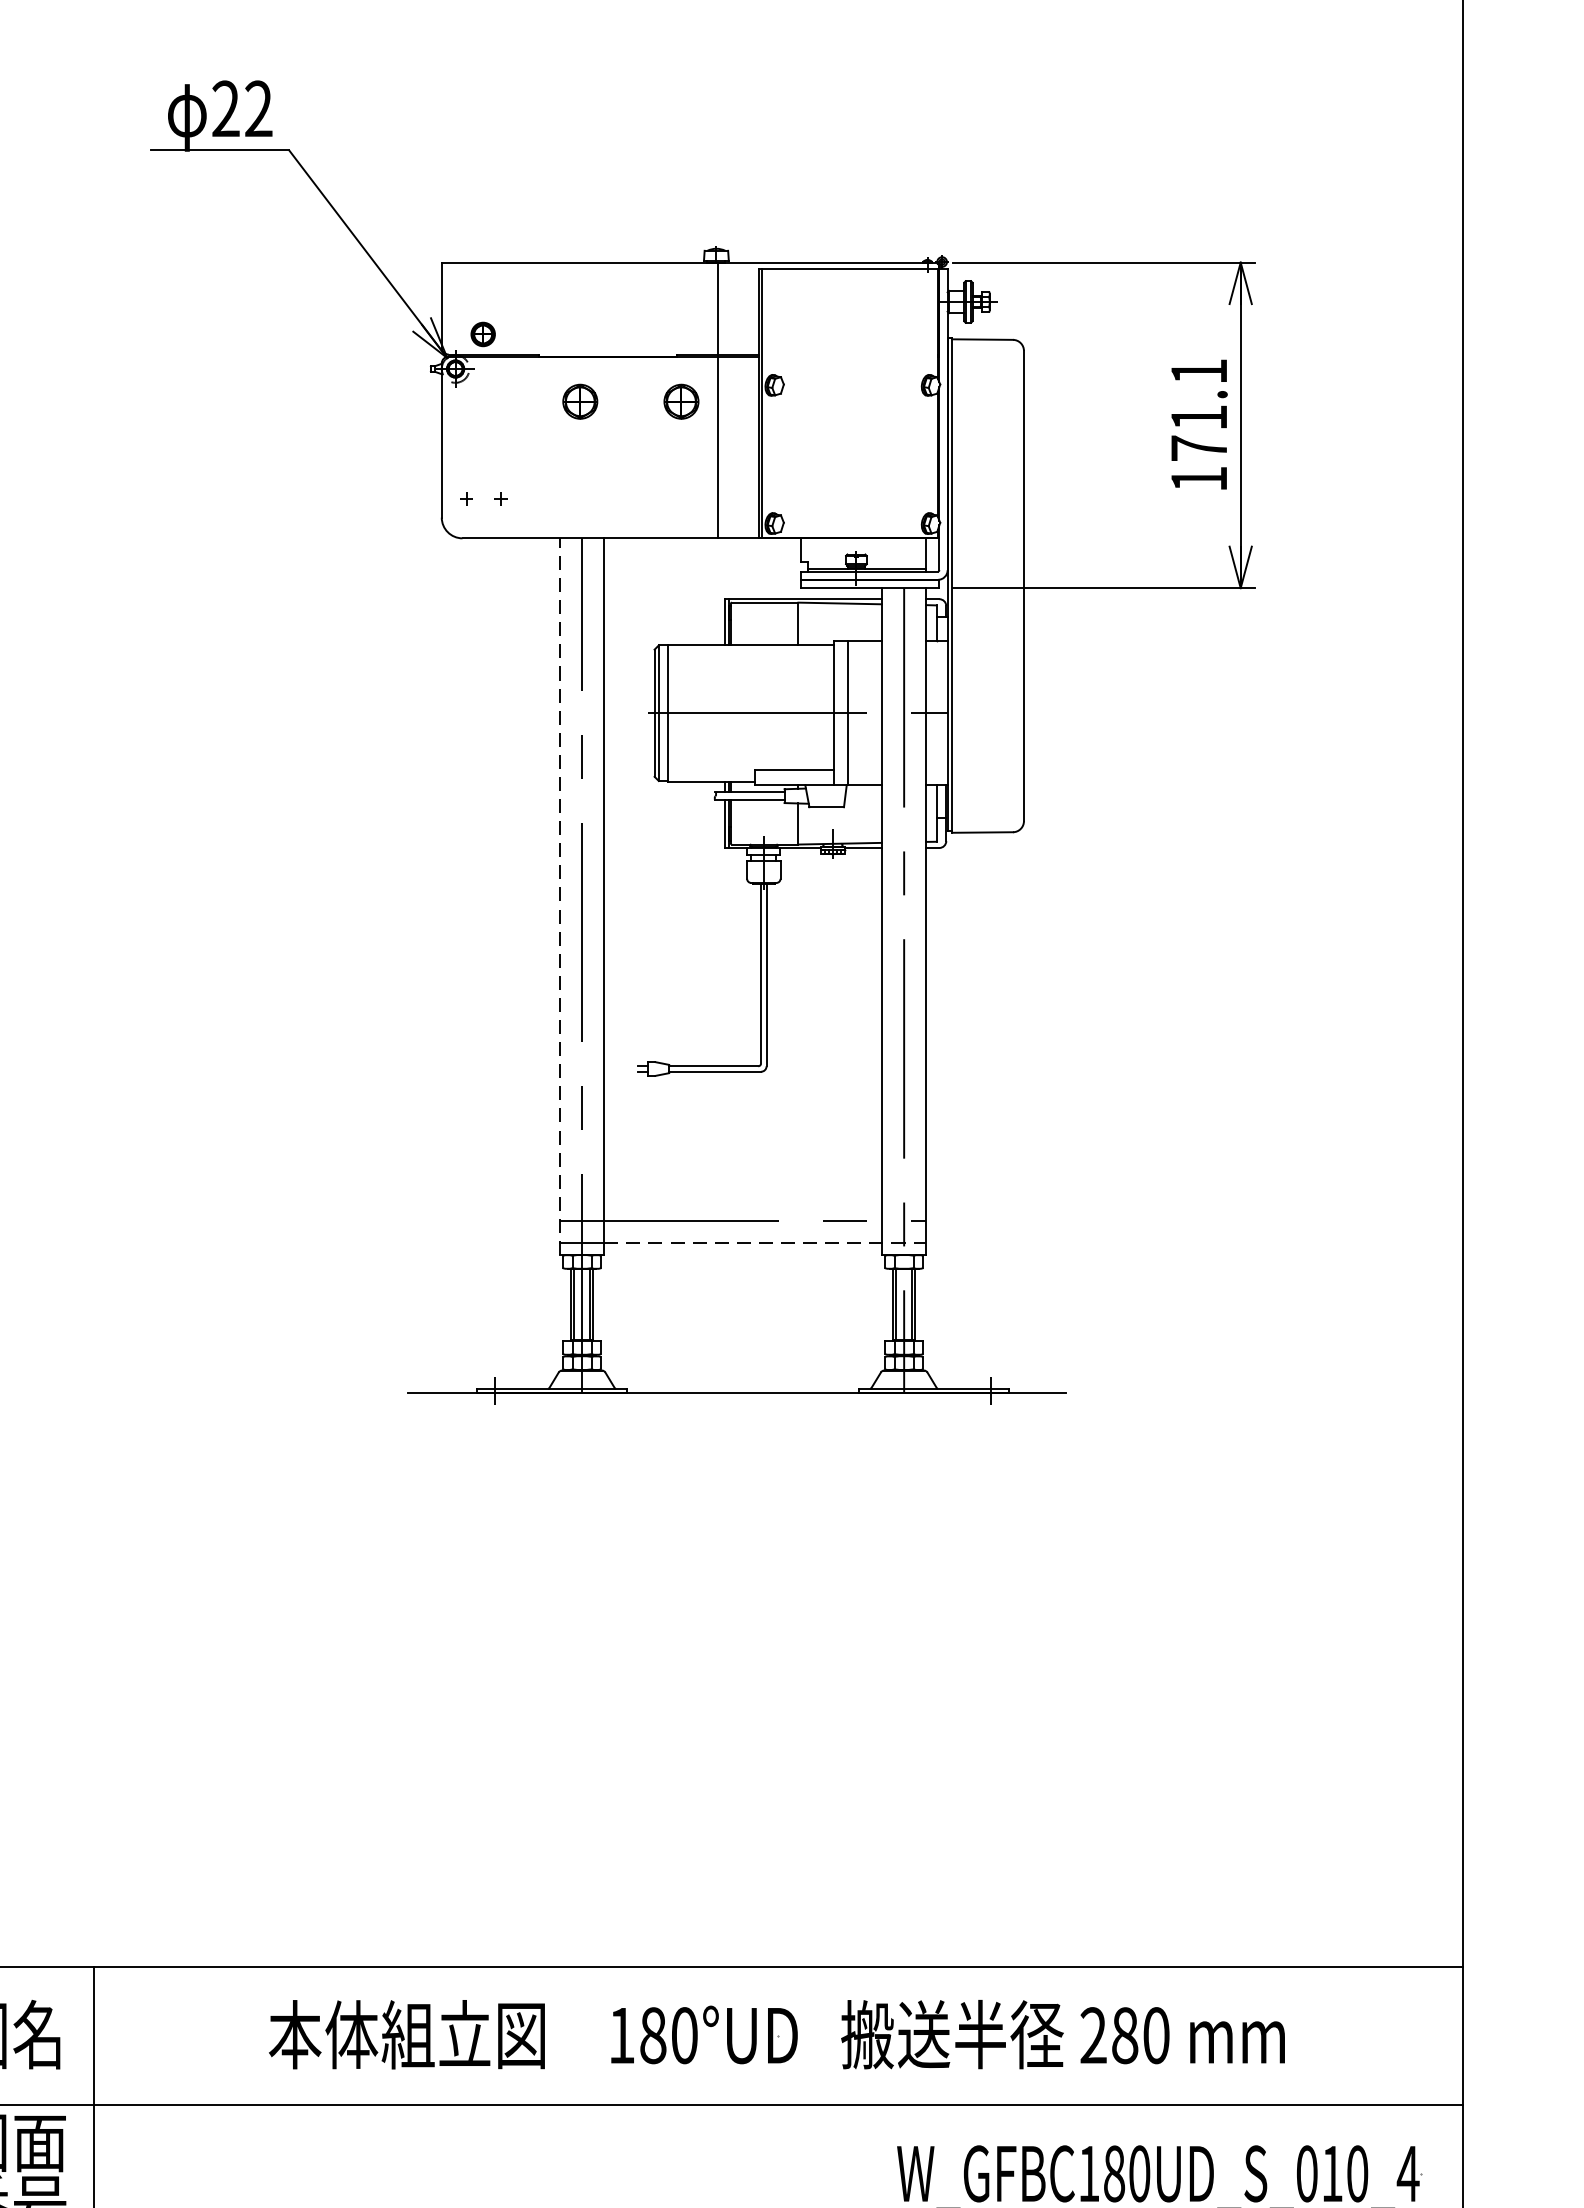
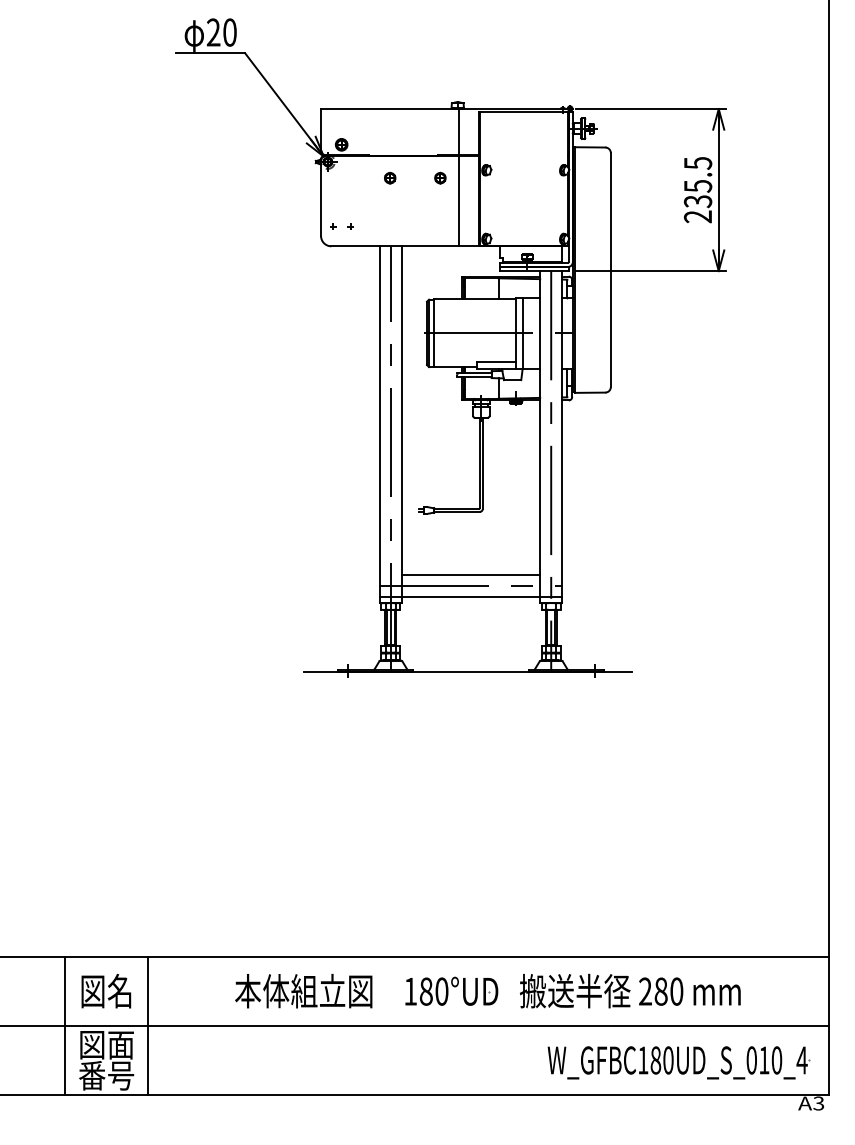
text: (257, 108) -> (229, 32), 22 -> 20
part: (581, 400) -> (390, 177), size x0.62
part: (681, 400) -> (440, 177), size x0.62
text: (1198, 426) -> (697, 190), 171.1 -> 235.5
line: (559, 896) -> (379, 424), dashed -> solid
line: (742, 1197) -> (470, 574), added
line: (766, 1241) -> (482, 596), dashed -> solid

